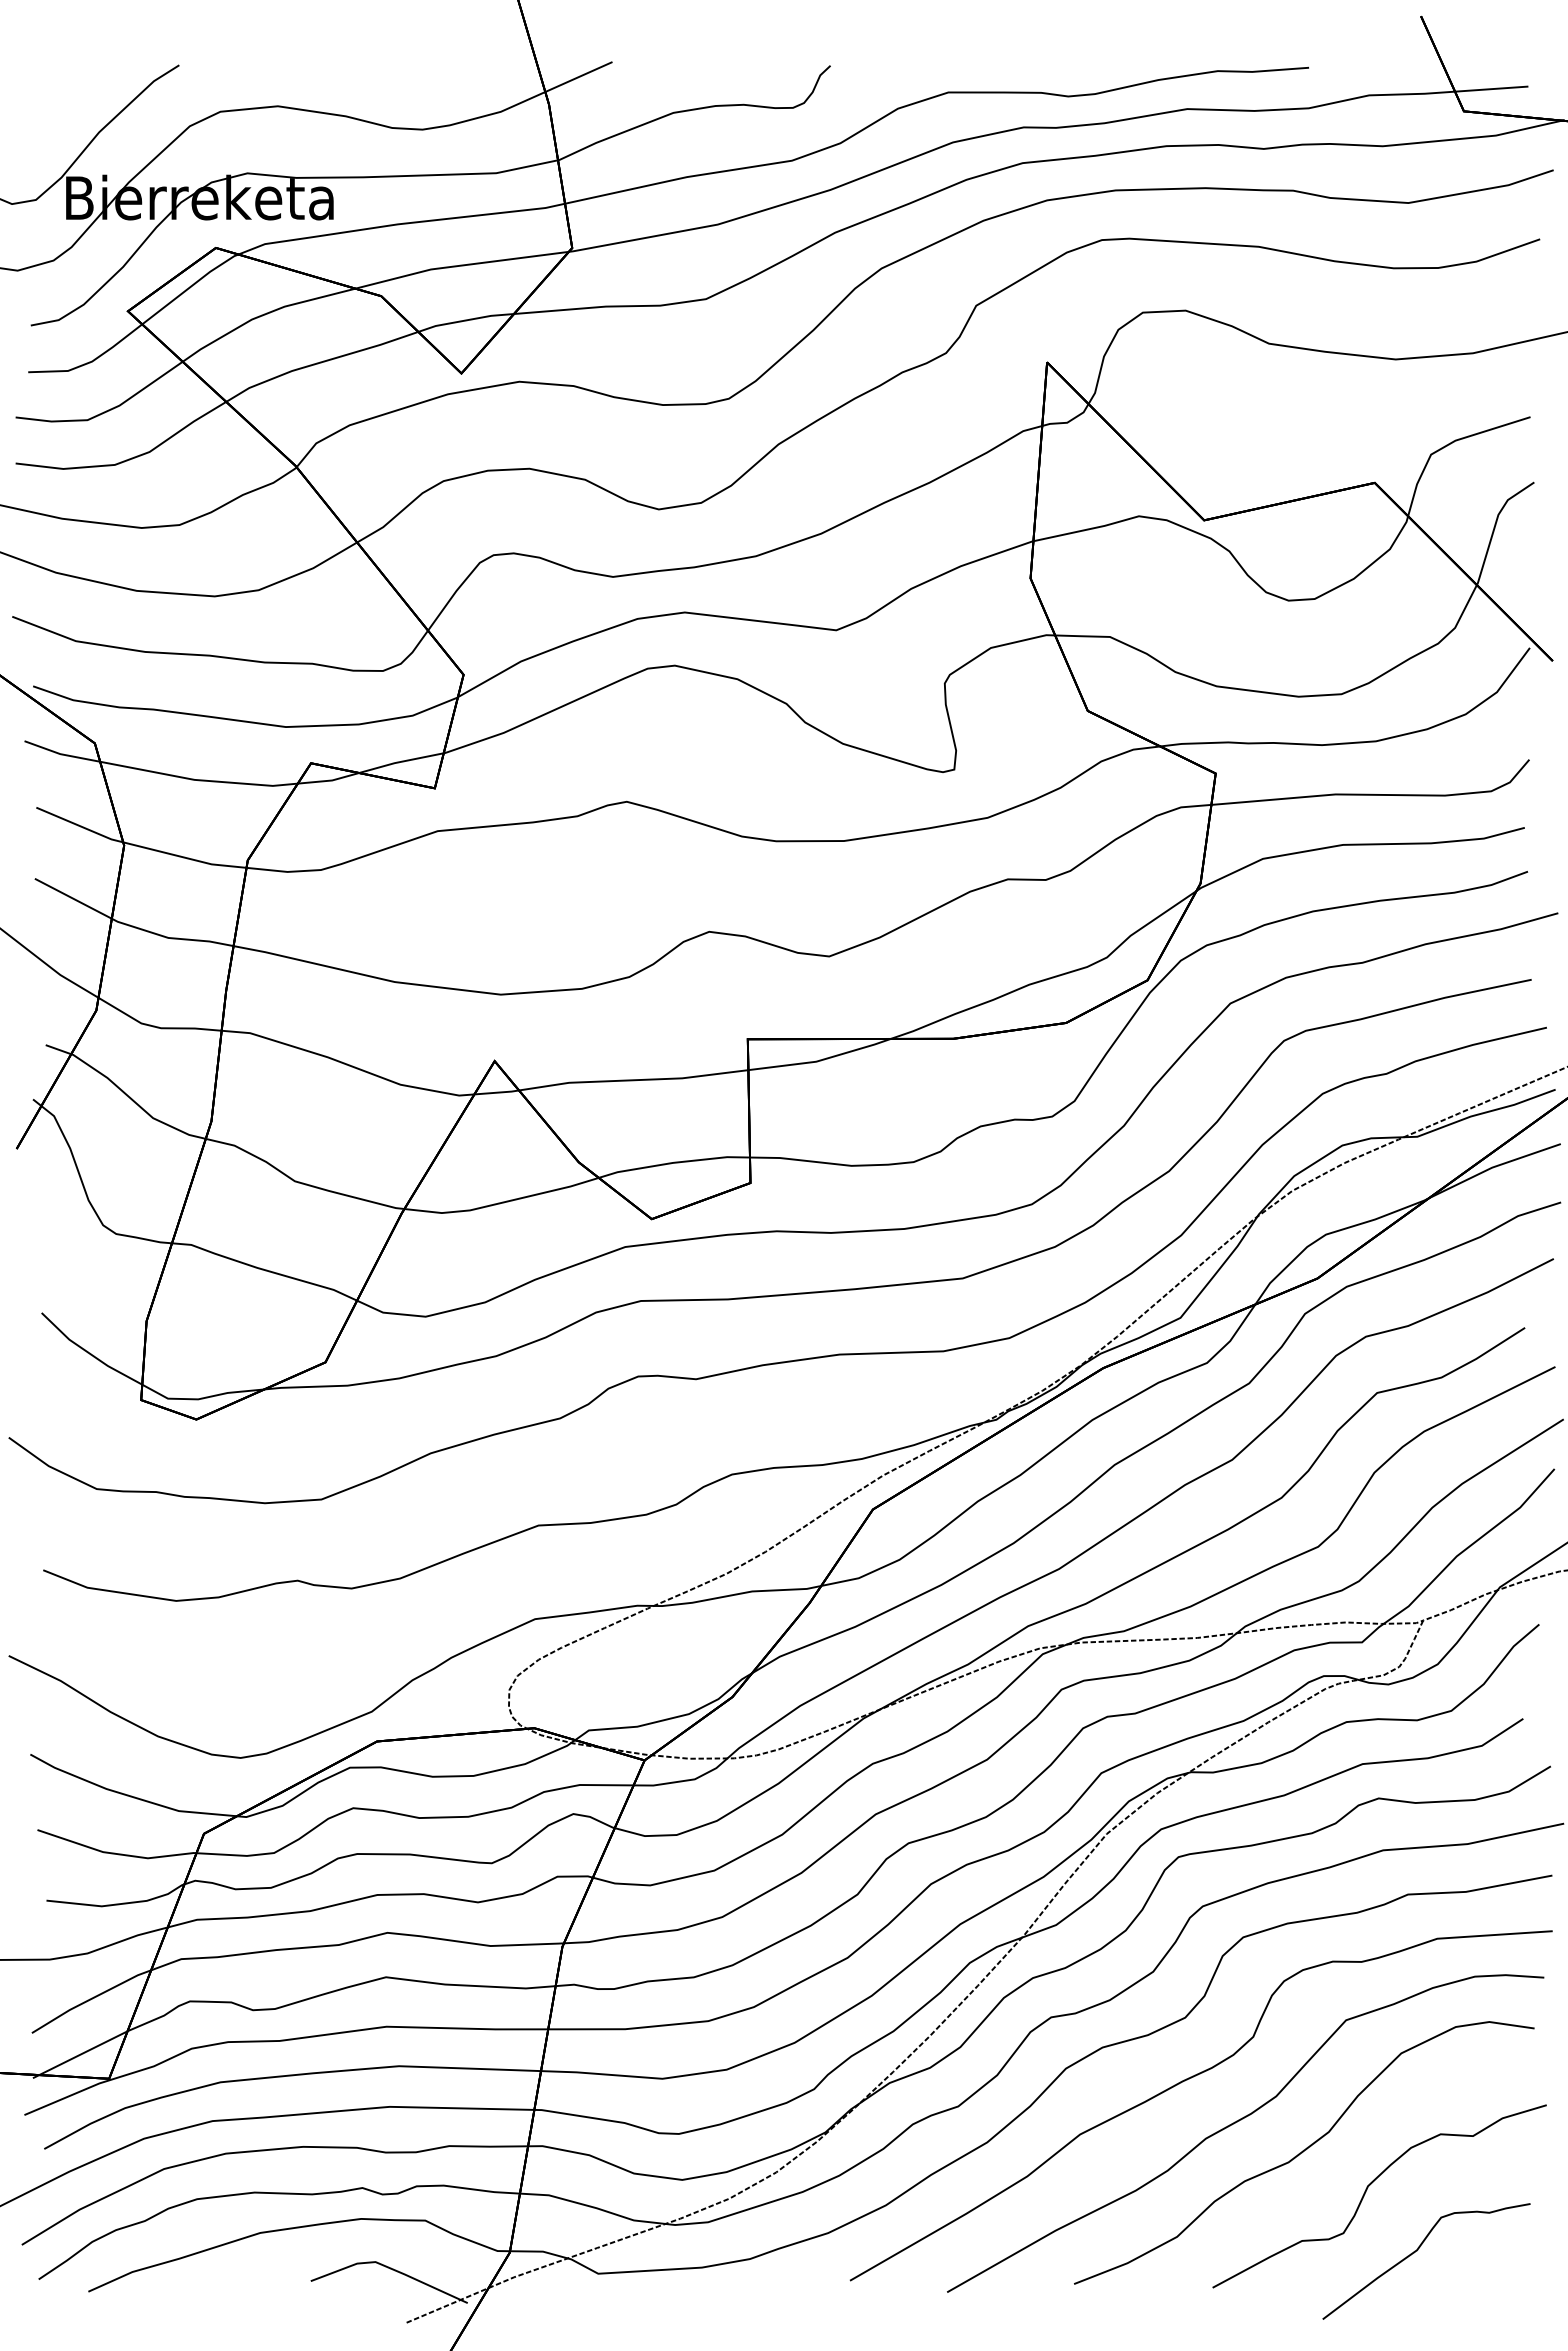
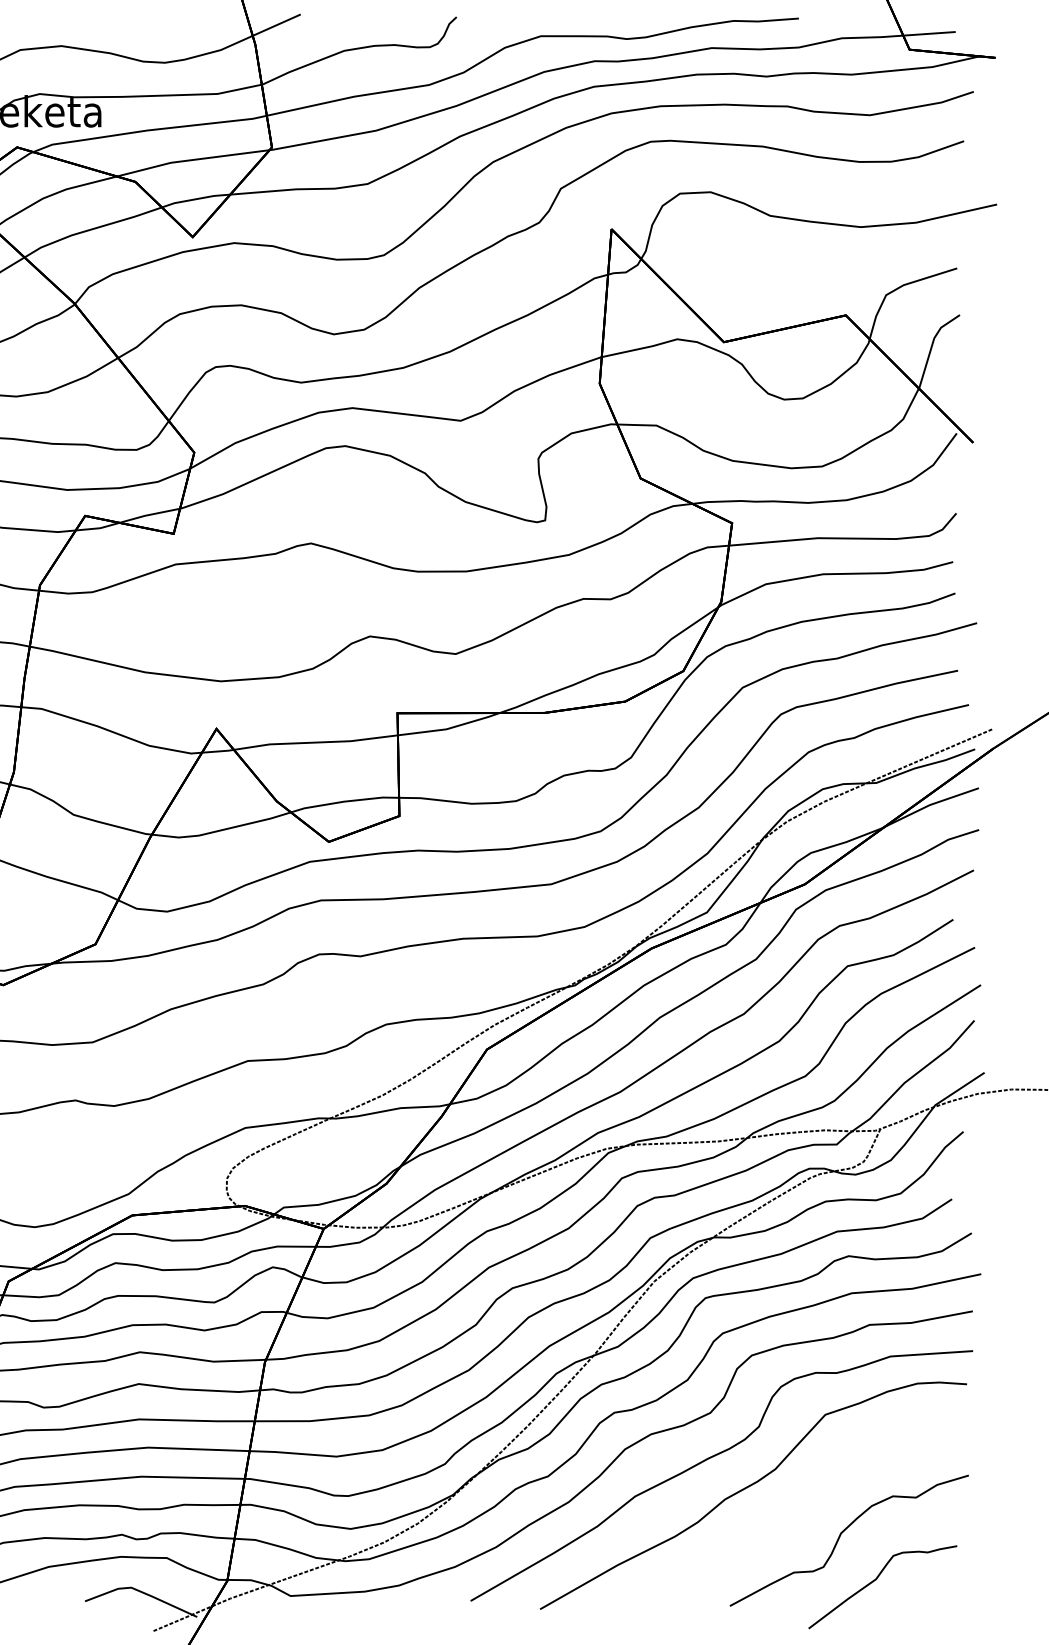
part: (1304, 2152) -> (795, 1509), removed

